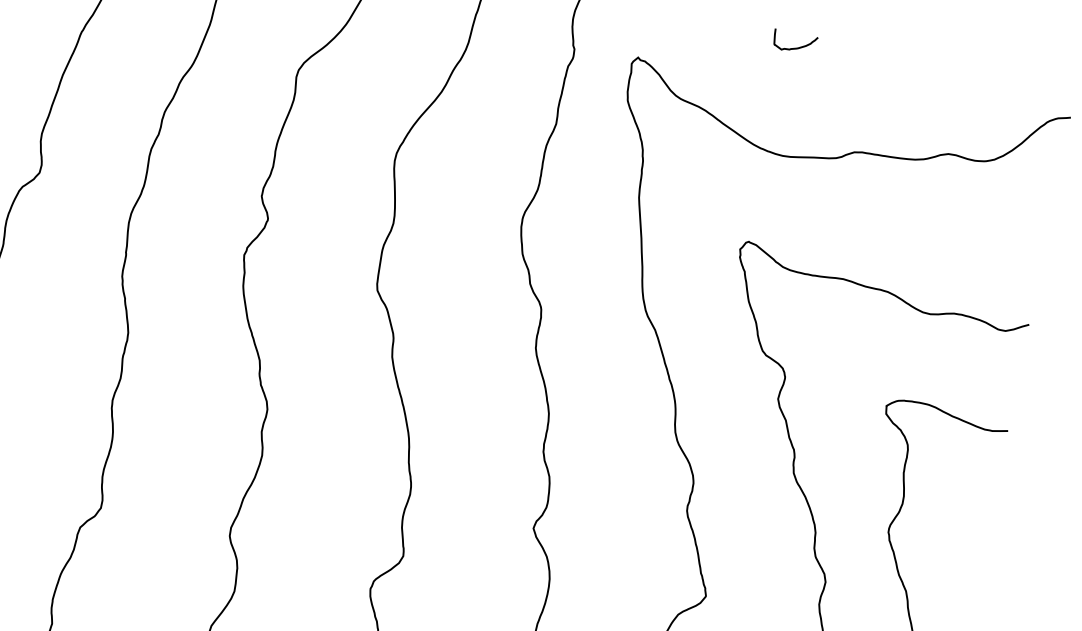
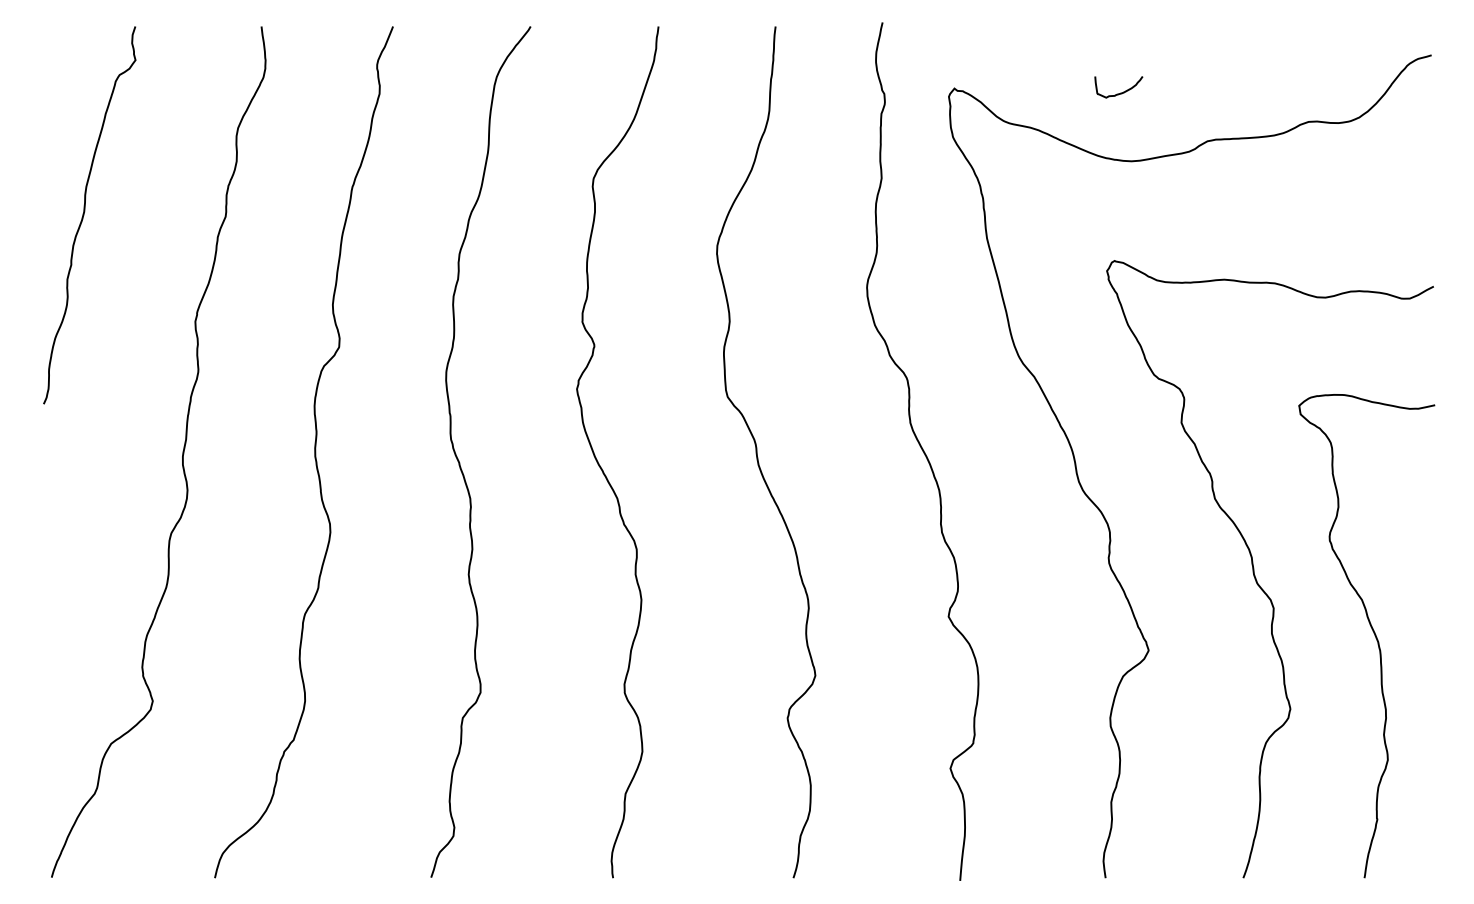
curve: (795, 47) -> (1120, 92), moved

